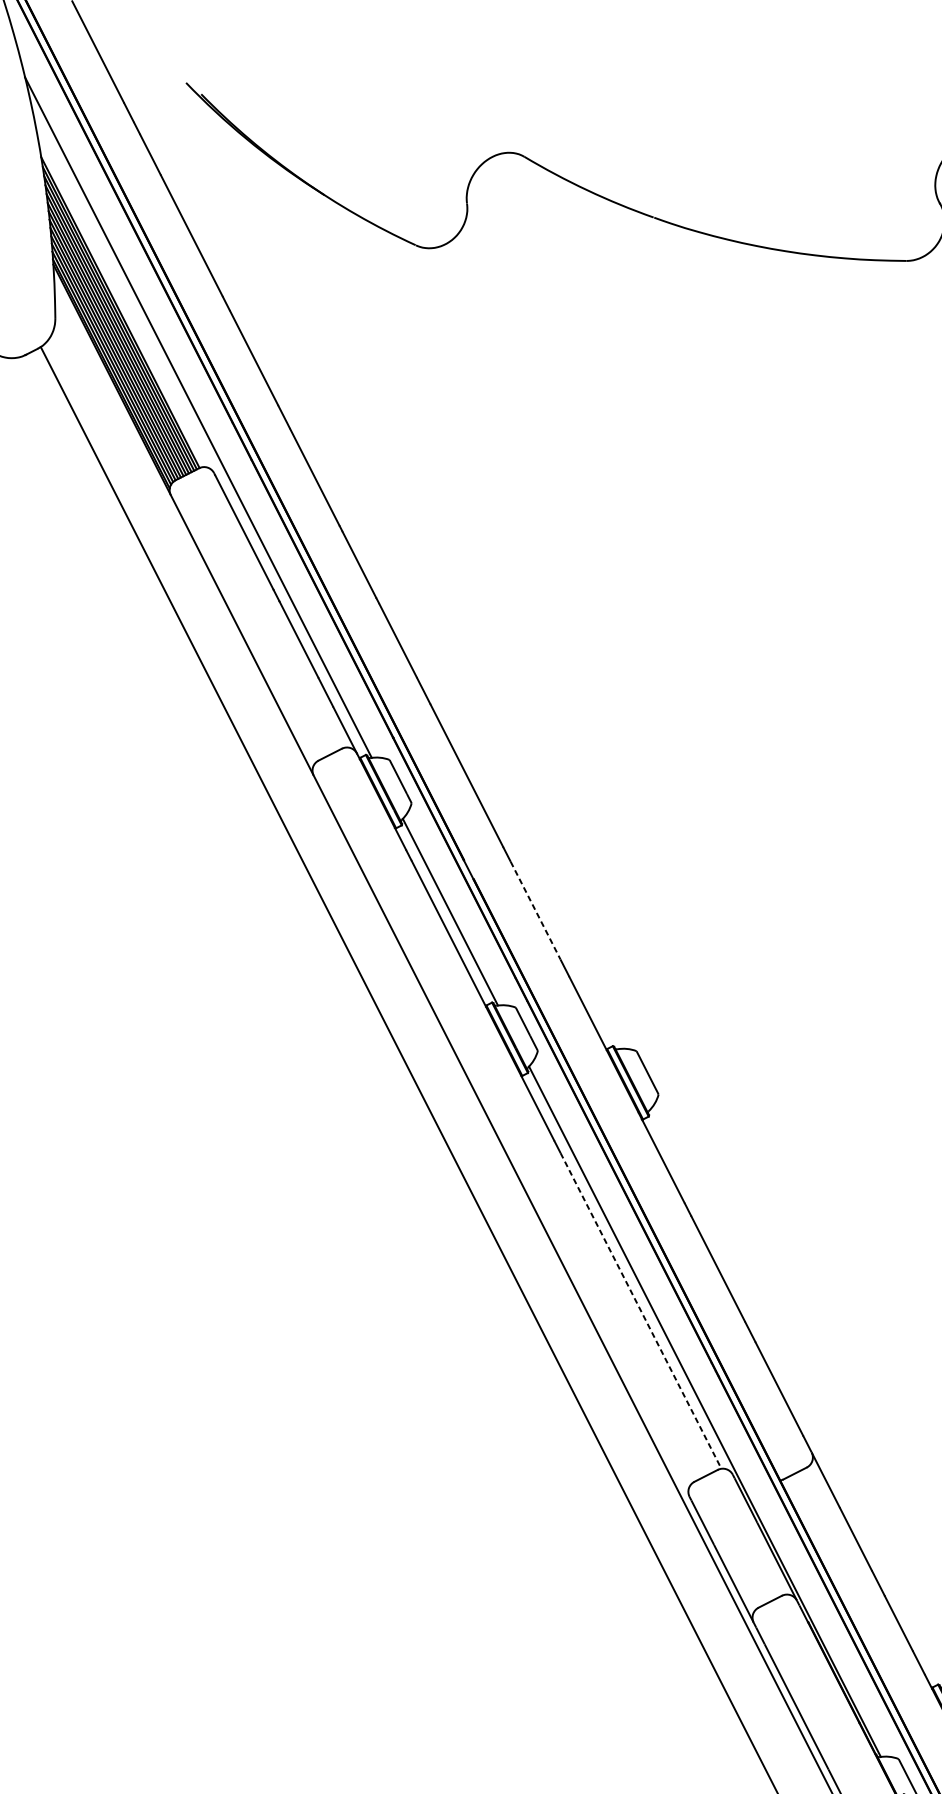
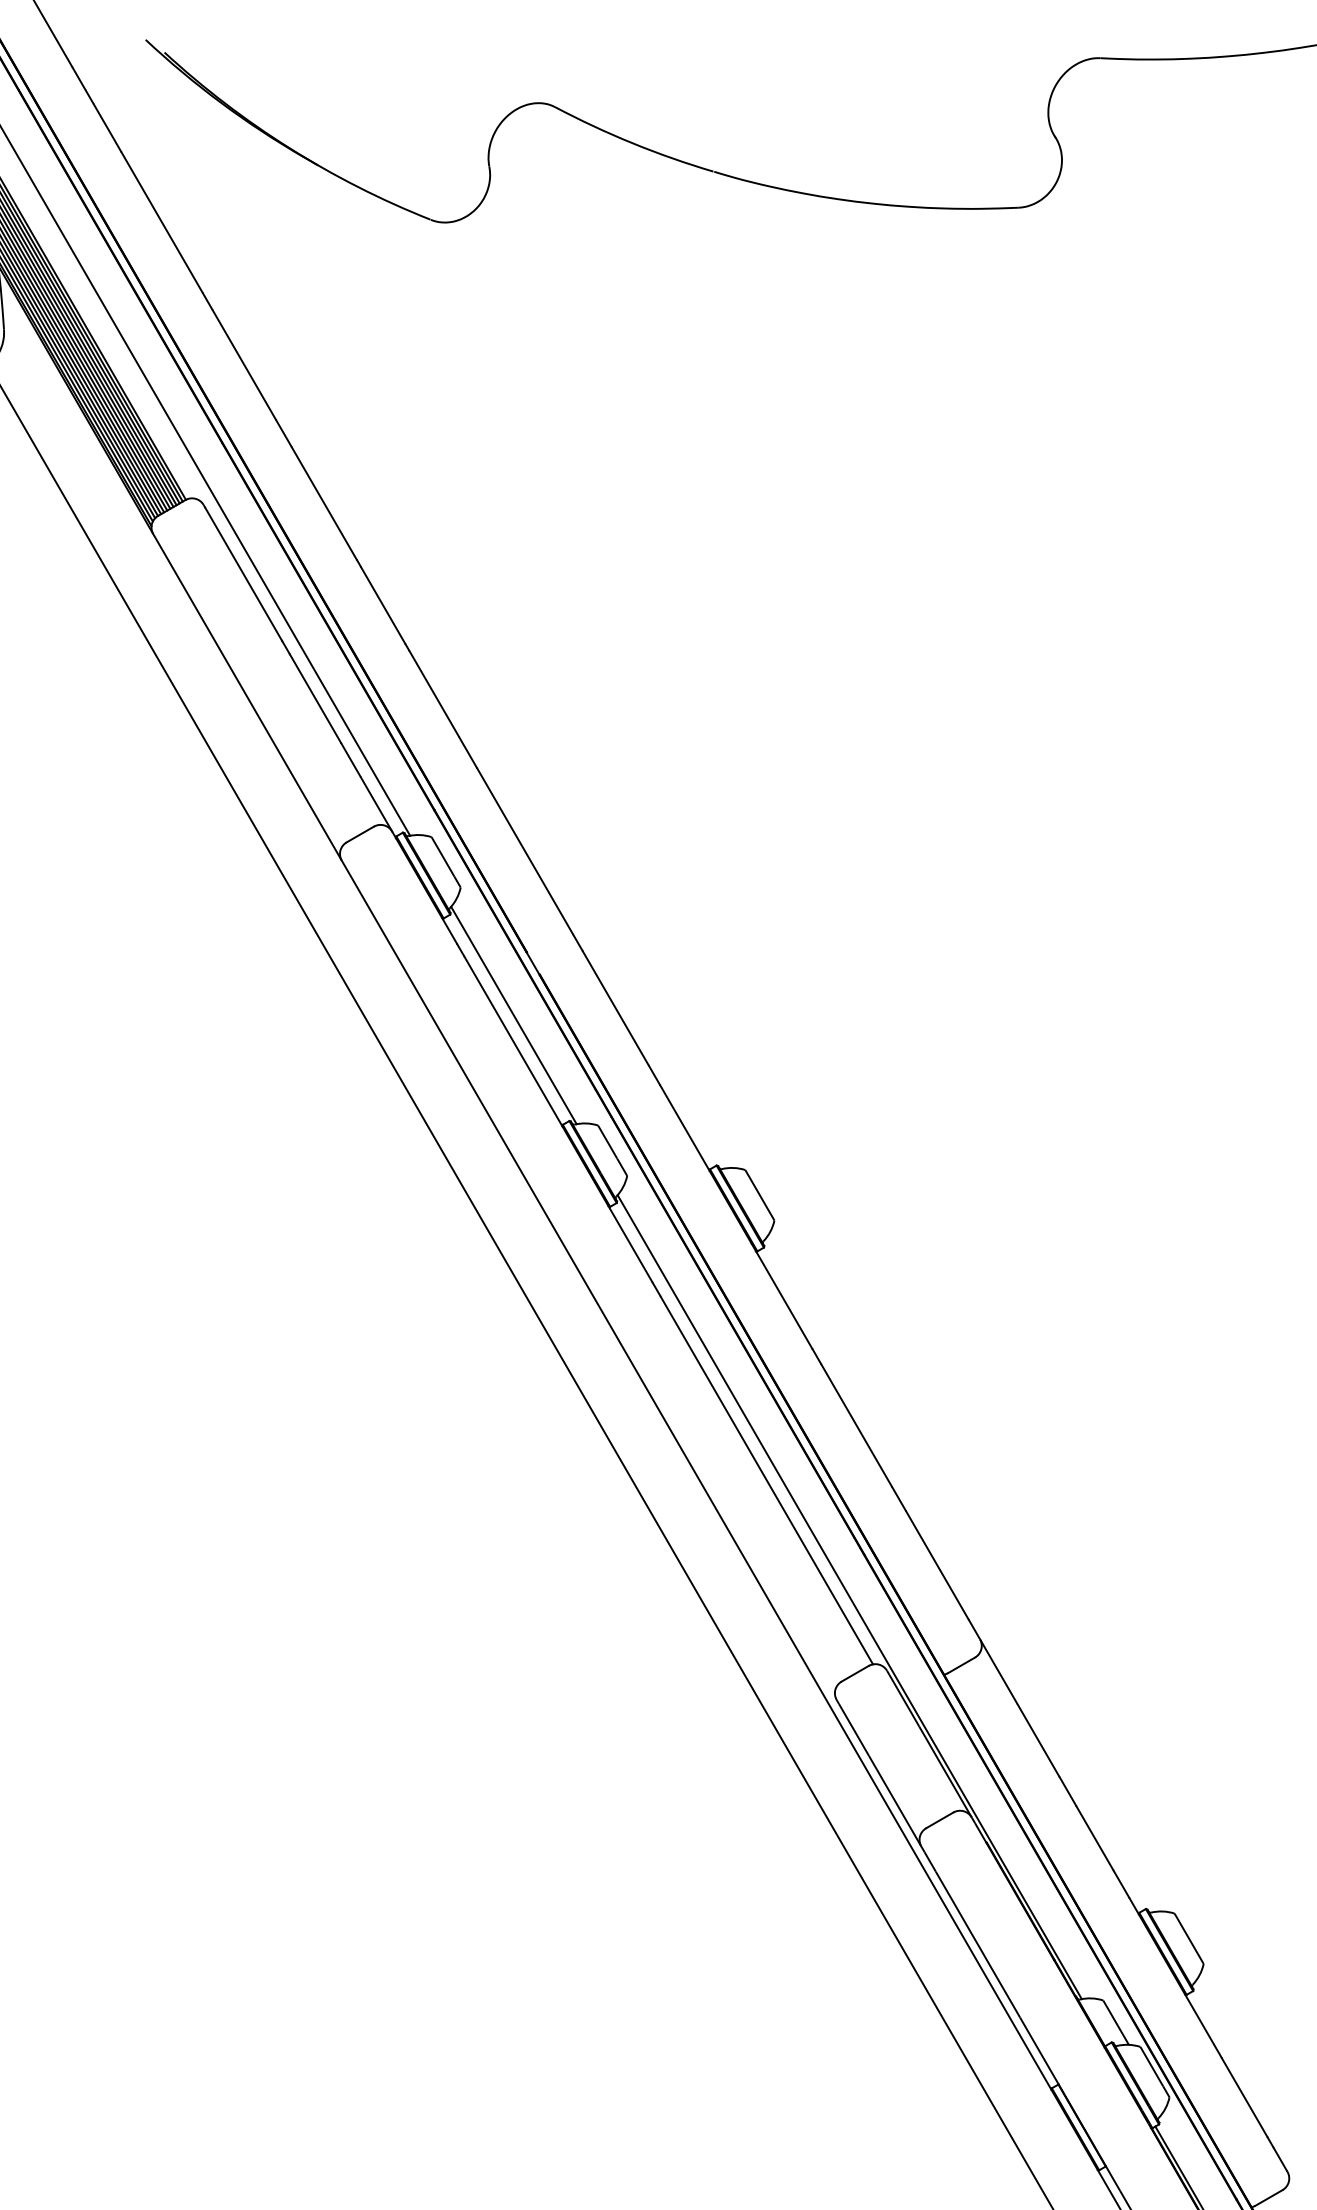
line: (535, 910) -> (615, 1008), dashed -> solid
line: (641, 1311) -> (767, 1481), dashed -> solid

